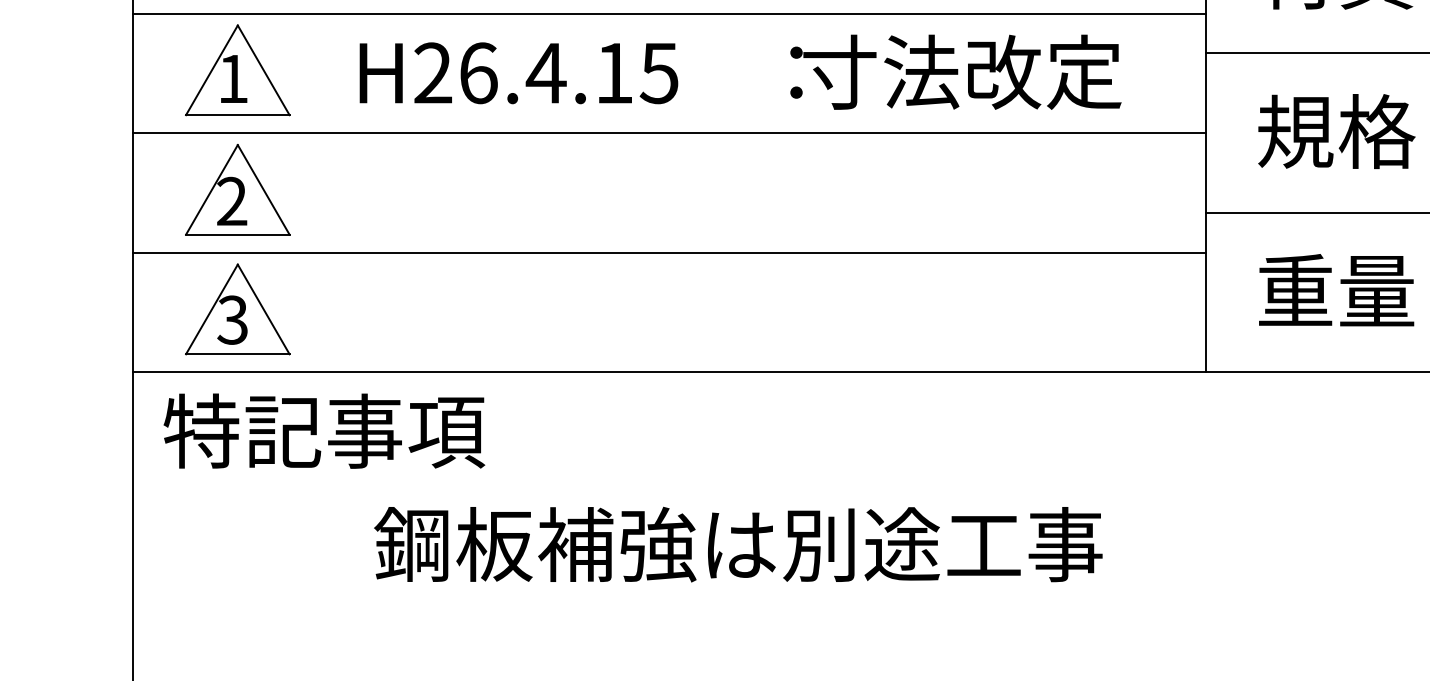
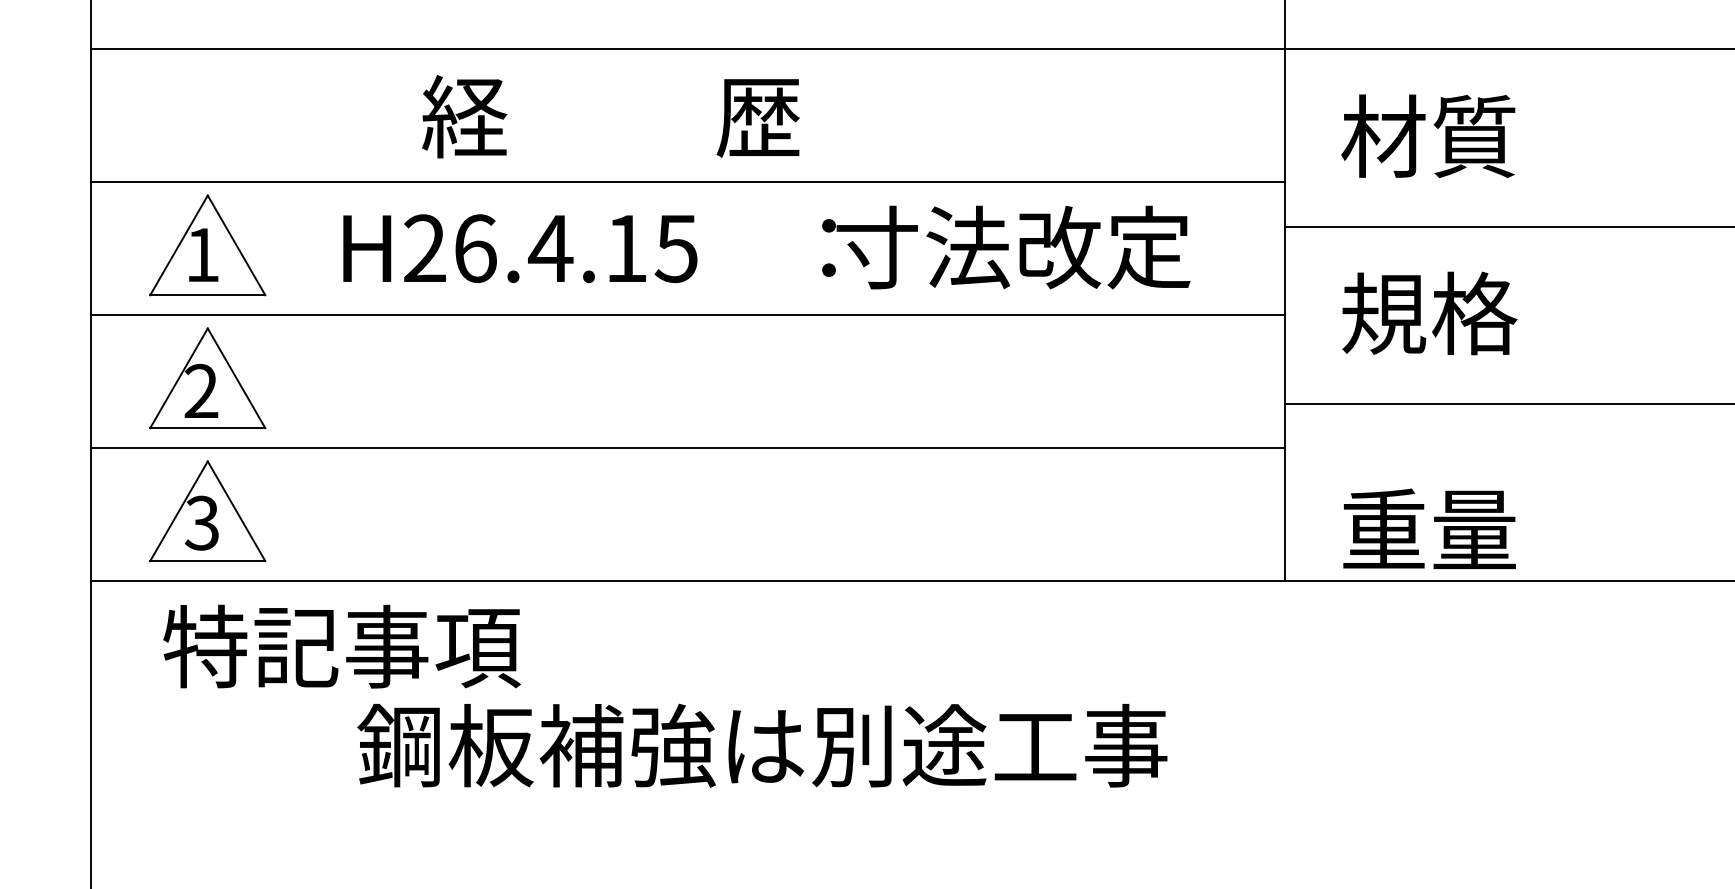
text: (1336, 289) -> (1429, 528), moved
text: (323, 431) -> (341, 646), moved
text: (738, 544) -> (762, 745), moved

